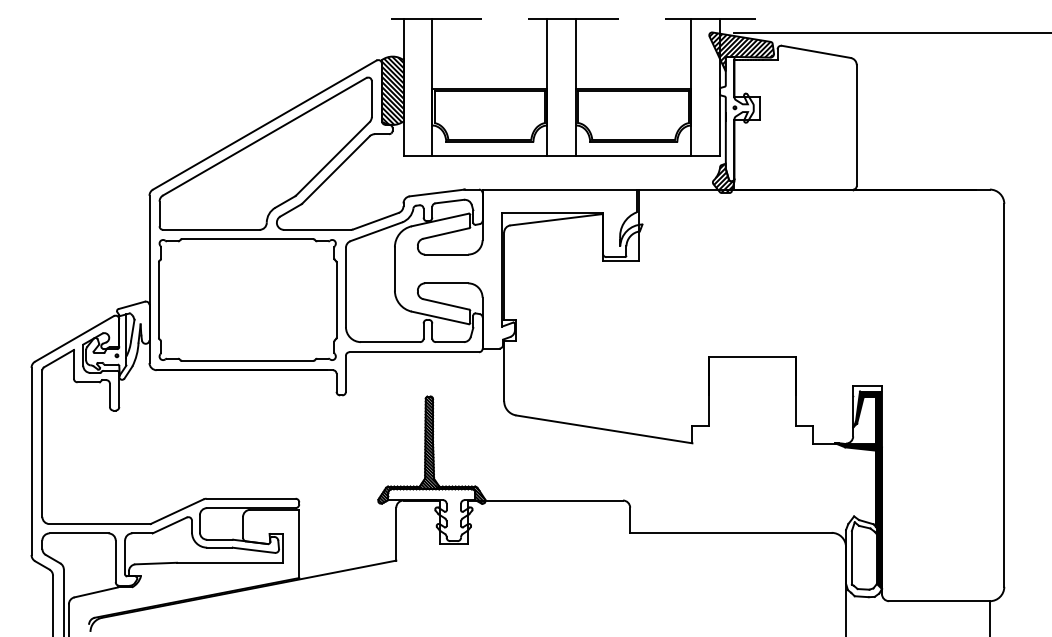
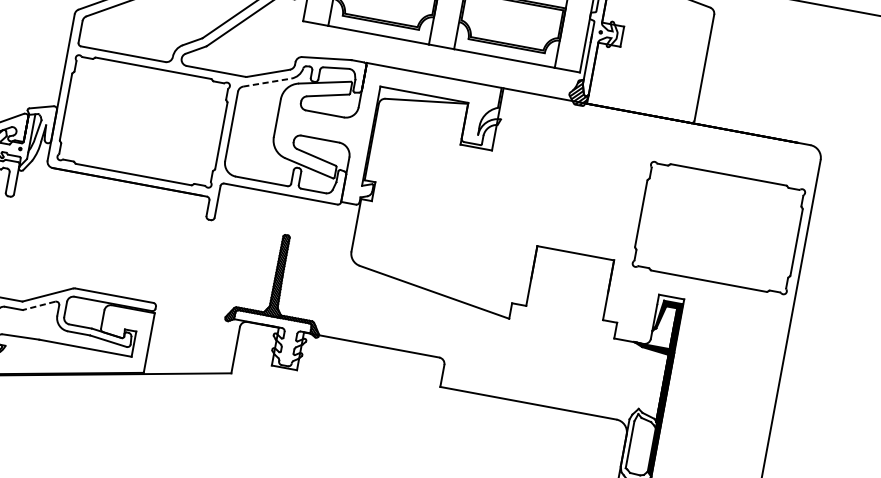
line: (376, 231) -> (267, 82), solid -> dashed
part: (905, 299) -> (718, 227), added
line: (169, 525) -> (38, 305), solid -> dashed

